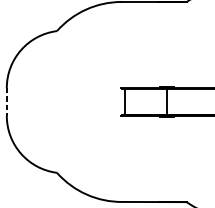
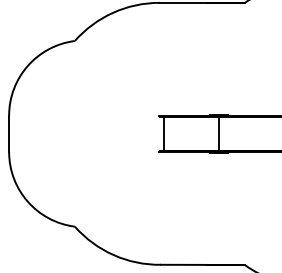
line: (7, 102) -> (9, 134), dashed -> solid

